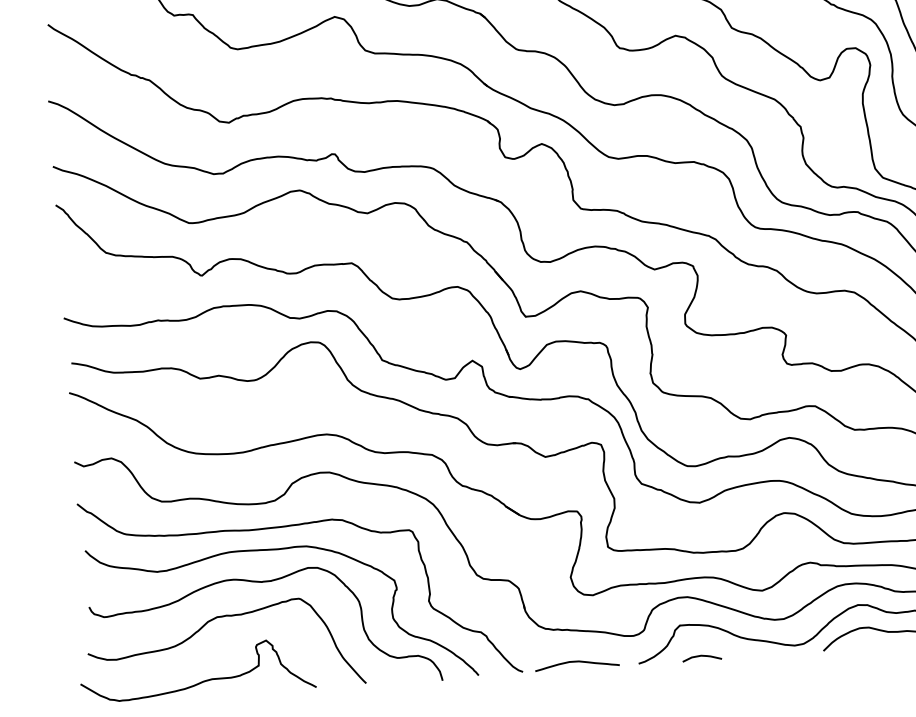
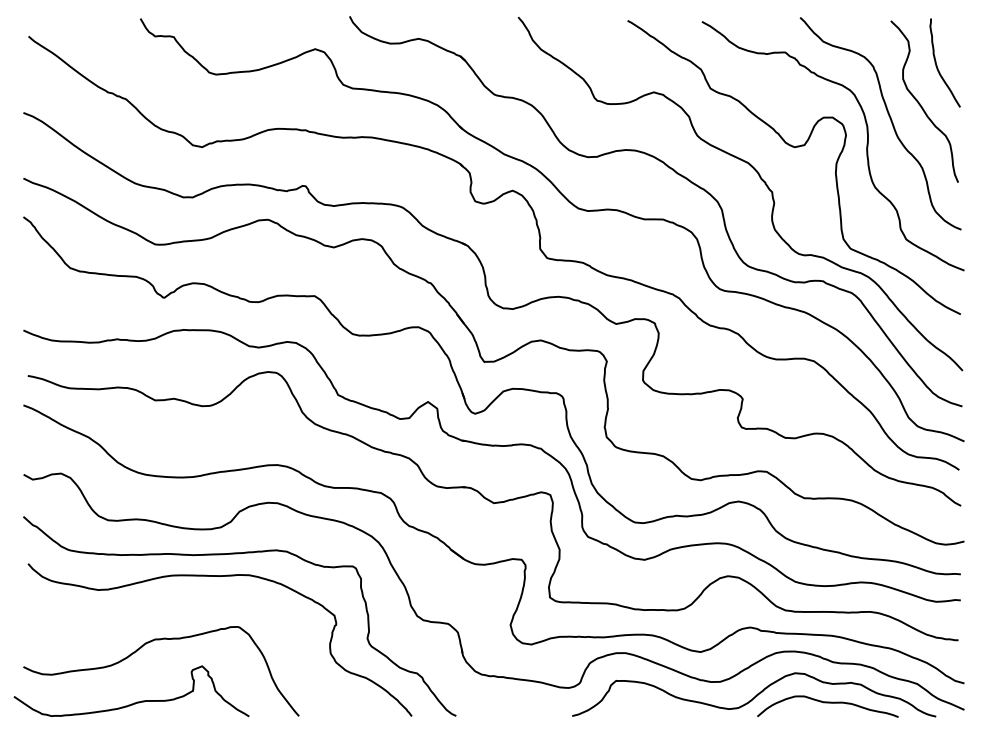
curve: (261, 582) -> (201, 608), removed
curve: (701, 656) -> (635, 713), removed
curve: (576, 662) -> (510, 710), removed

